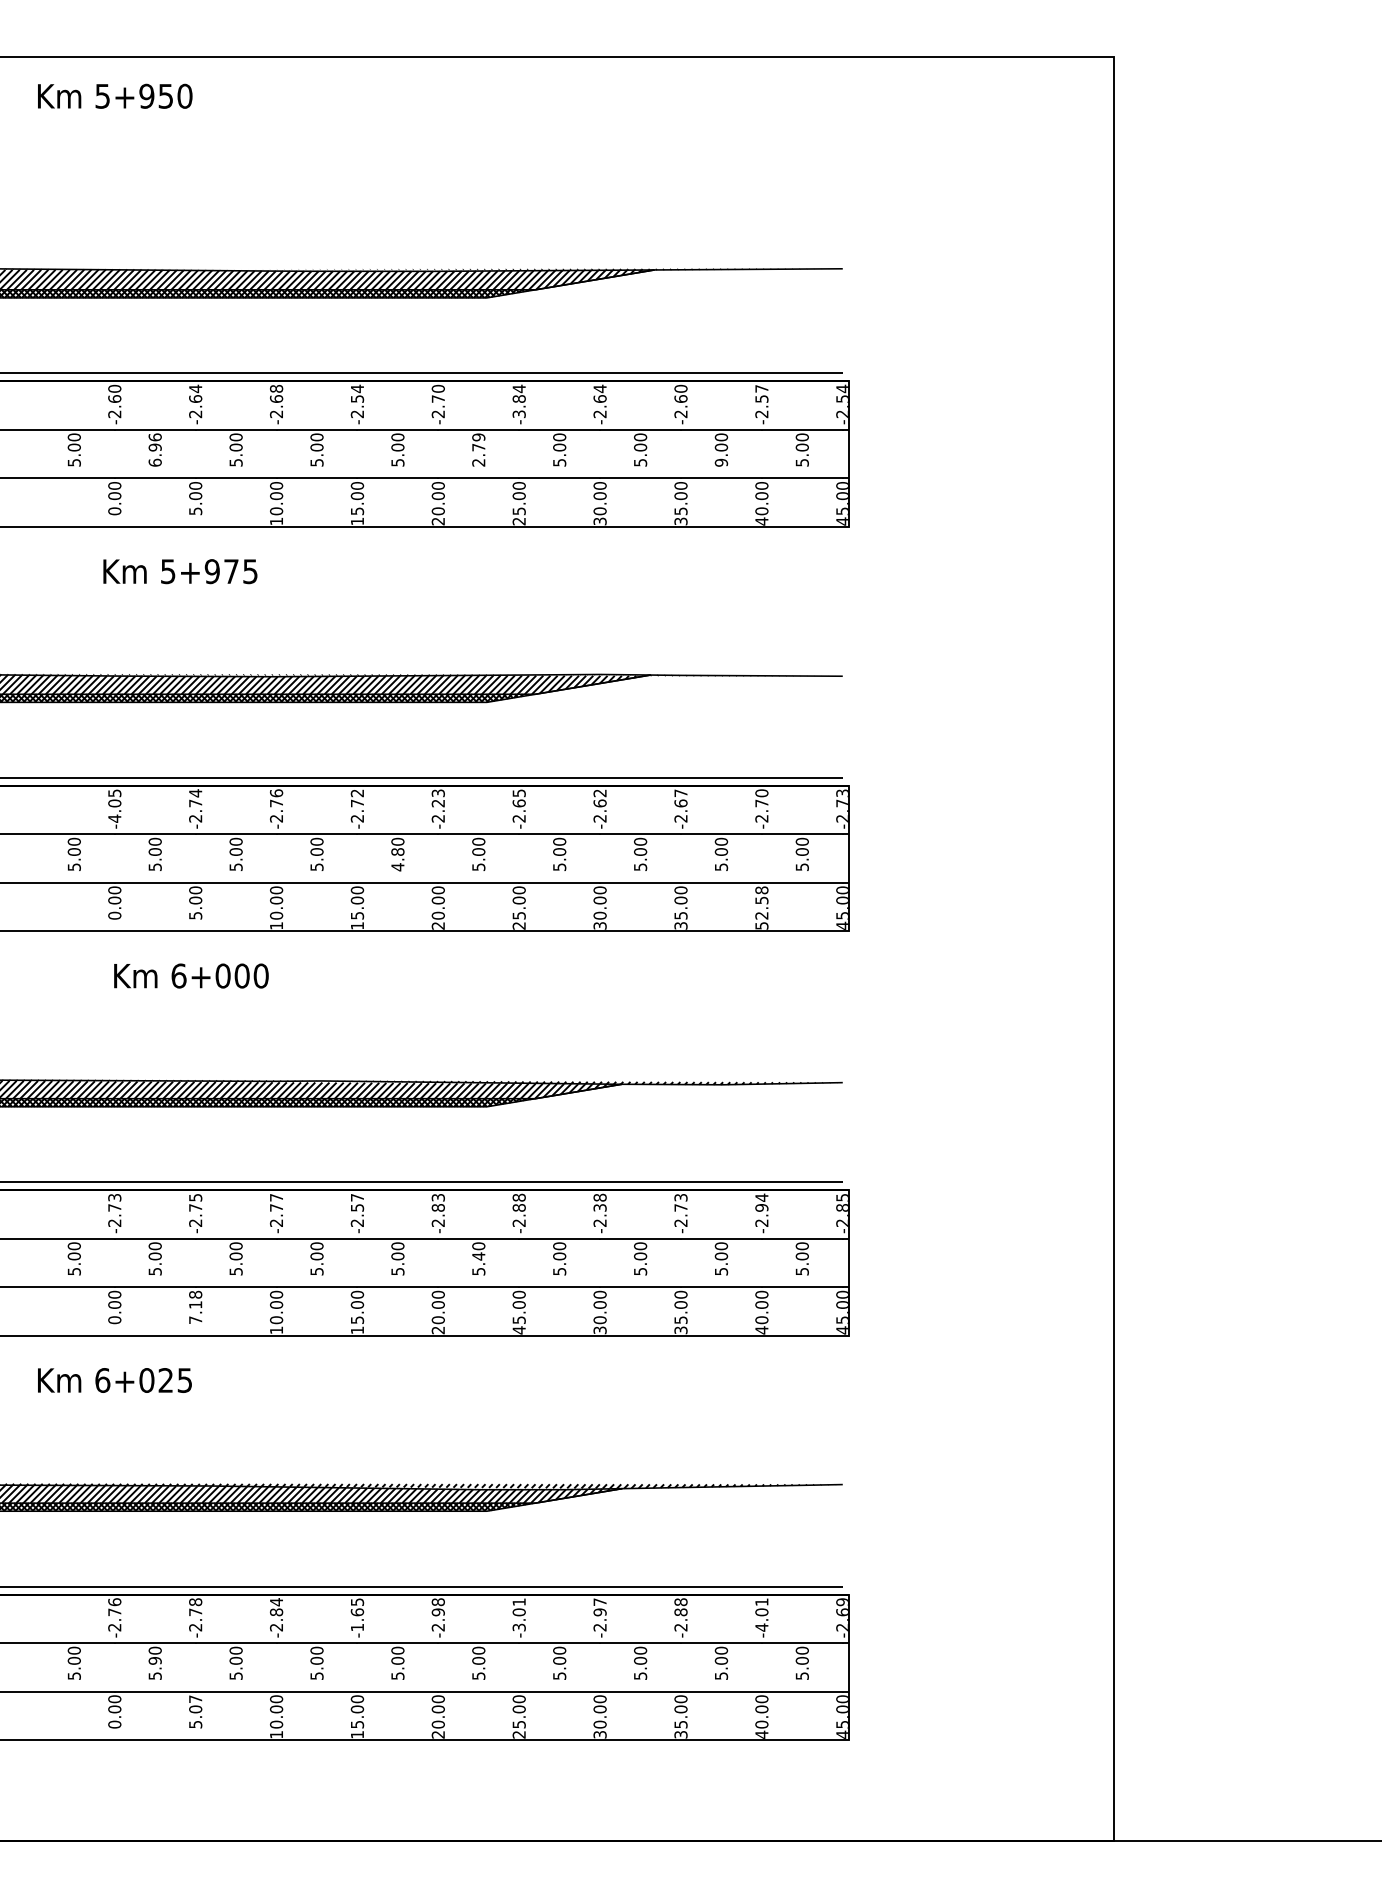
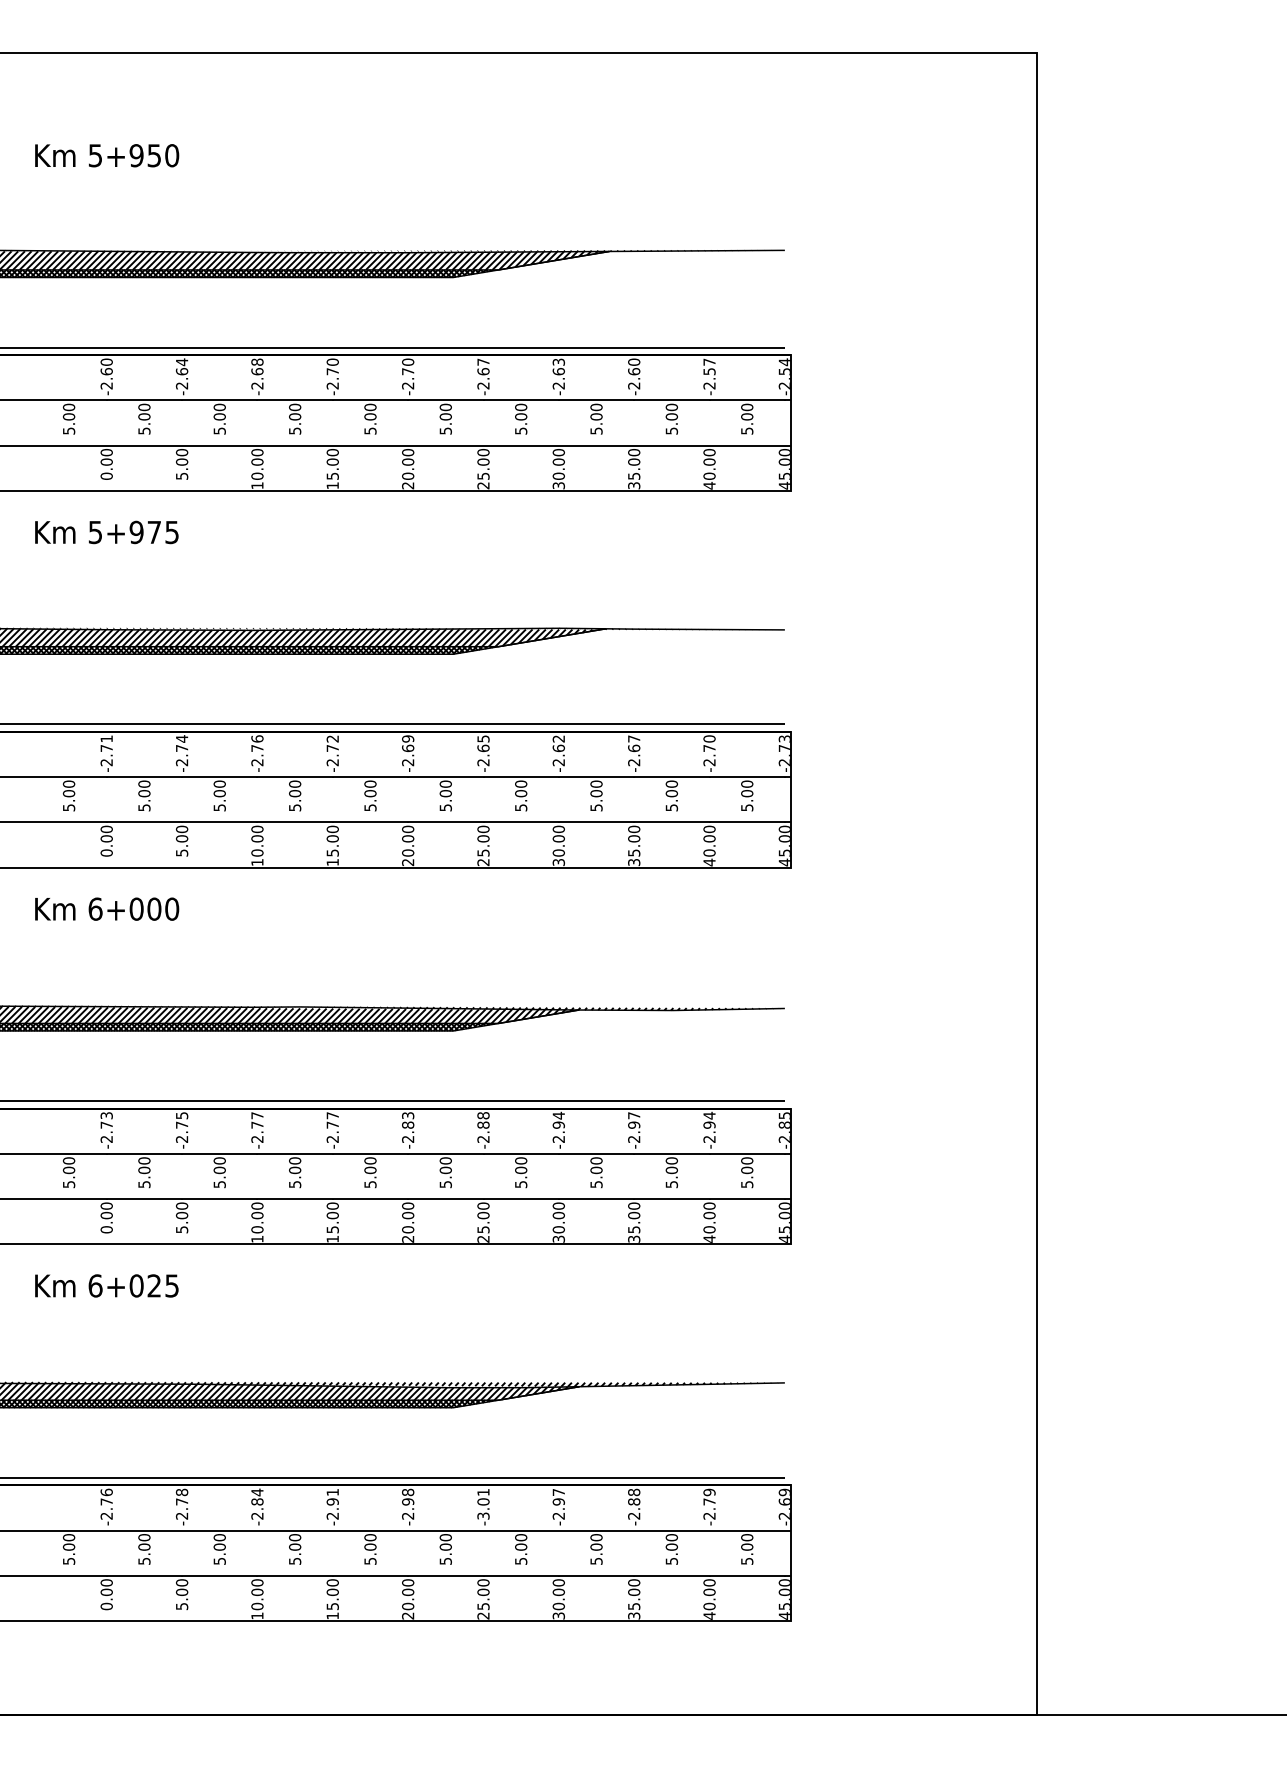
text: (115, 96) -> (107, 155), moved
text: (599, 389) -> (558, 362), -2.64 -> -2.63
text: (357, 393) -> (332, 366), -2.54 -> -2.70
text: (519, 400) -> (483, 373), -3.84 -> -2.67
text: (155, 449) -> (144, 418), 6.96 -> 5.00
text: (478, 449) -> (445, 418), 2.79 -> 5.00
text: (721, 462) -> (671, 430), 9.00 -> 5.00
text: (180, 571) -> (106, 532), moved
text: (438, 798) -> (408, 743), -2.23 -> -2.69
text: (114, 805) -> (106, 750), -4.05 -> -2.71
text: (397, 859) -> (370, 800), 4.80 -> 5.00
text: (761, 907) -> (709, 845), 52.58 -> 40.00
text: (191, 975) -> (107, 908), moved
text: (599, 1201) -> (558, 1119), -2.38 -> -2.94
text: (681, 1202) -> (634, 1120), -2.73 -> -2.97
text: (357, 1207) -> (332, 1124), -2.57 -> -2.77
text: (478, 1256) -> (445, 1170), 5.40 -> 5.00
text: (195, 1307) -> (181, 1217), 7.18 -> 5.00
text: (519, 1329) -> (483, 1238), 45.00 -> 25.00
text: (357, 1615) -> (332, 1504), -1.65 -> -2.91
text: (761, 1615) -> (709, 1504), -4.01 -> -2.79
text: (155, 1660) -> (144, 1546), 5.90 -> 5.00
text: (196, 1698) -> (182, 1582), 5.07 -> 5.00

